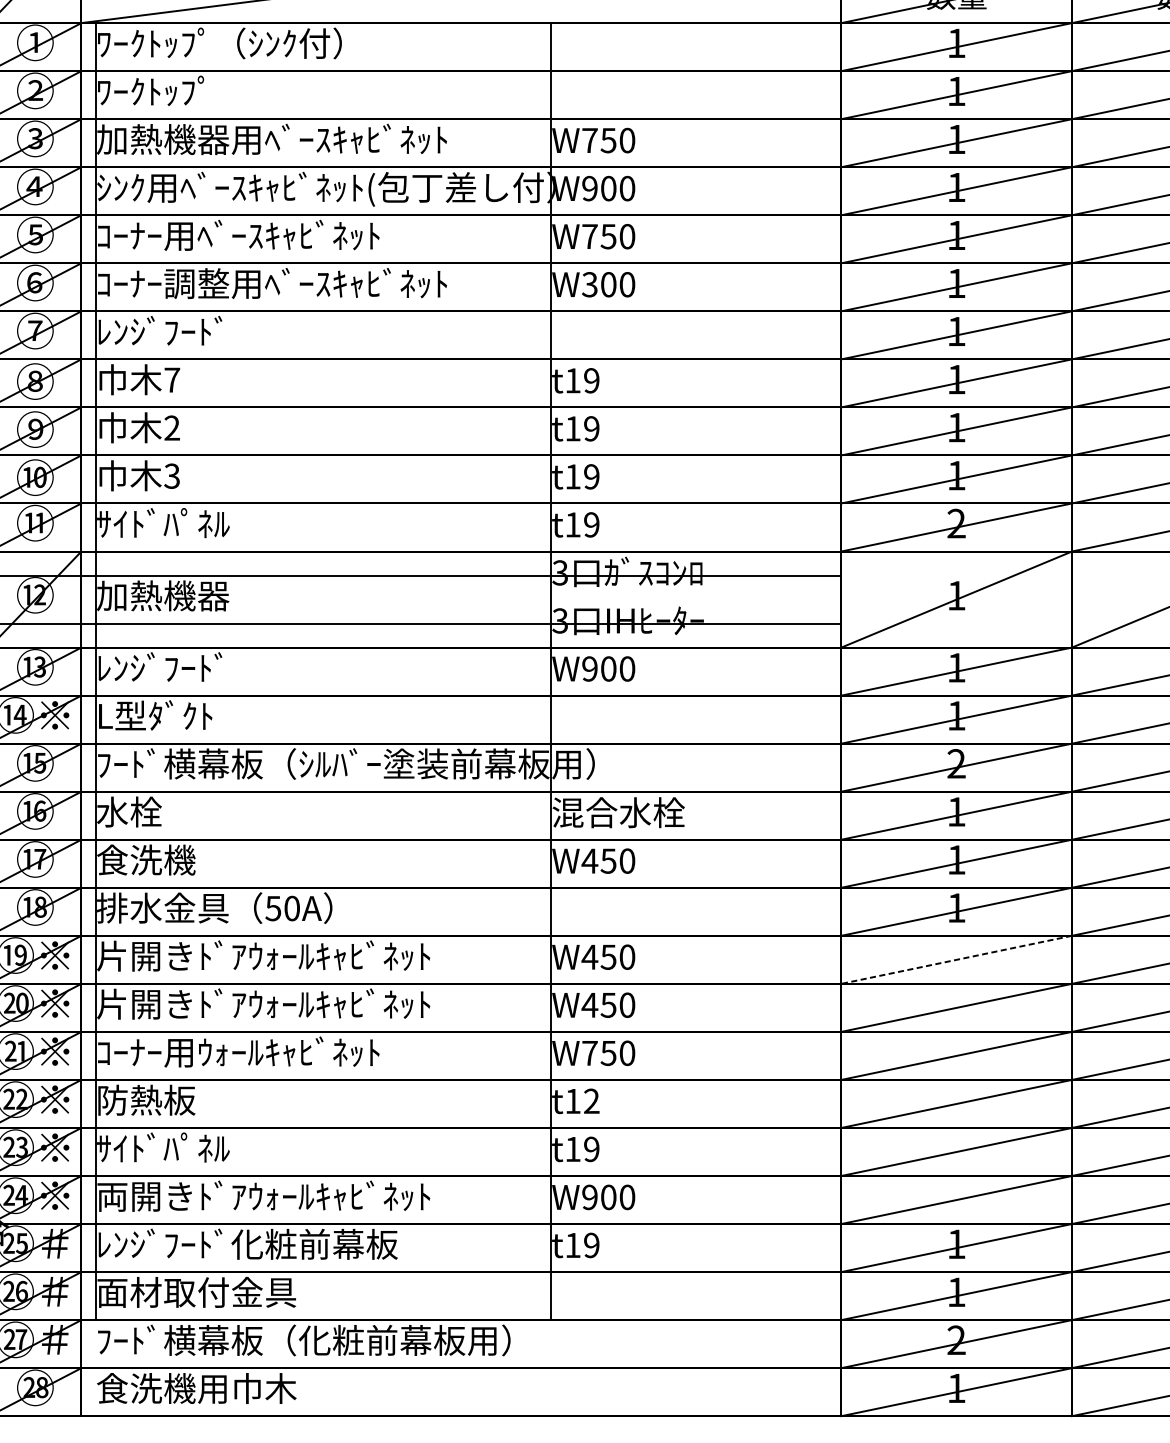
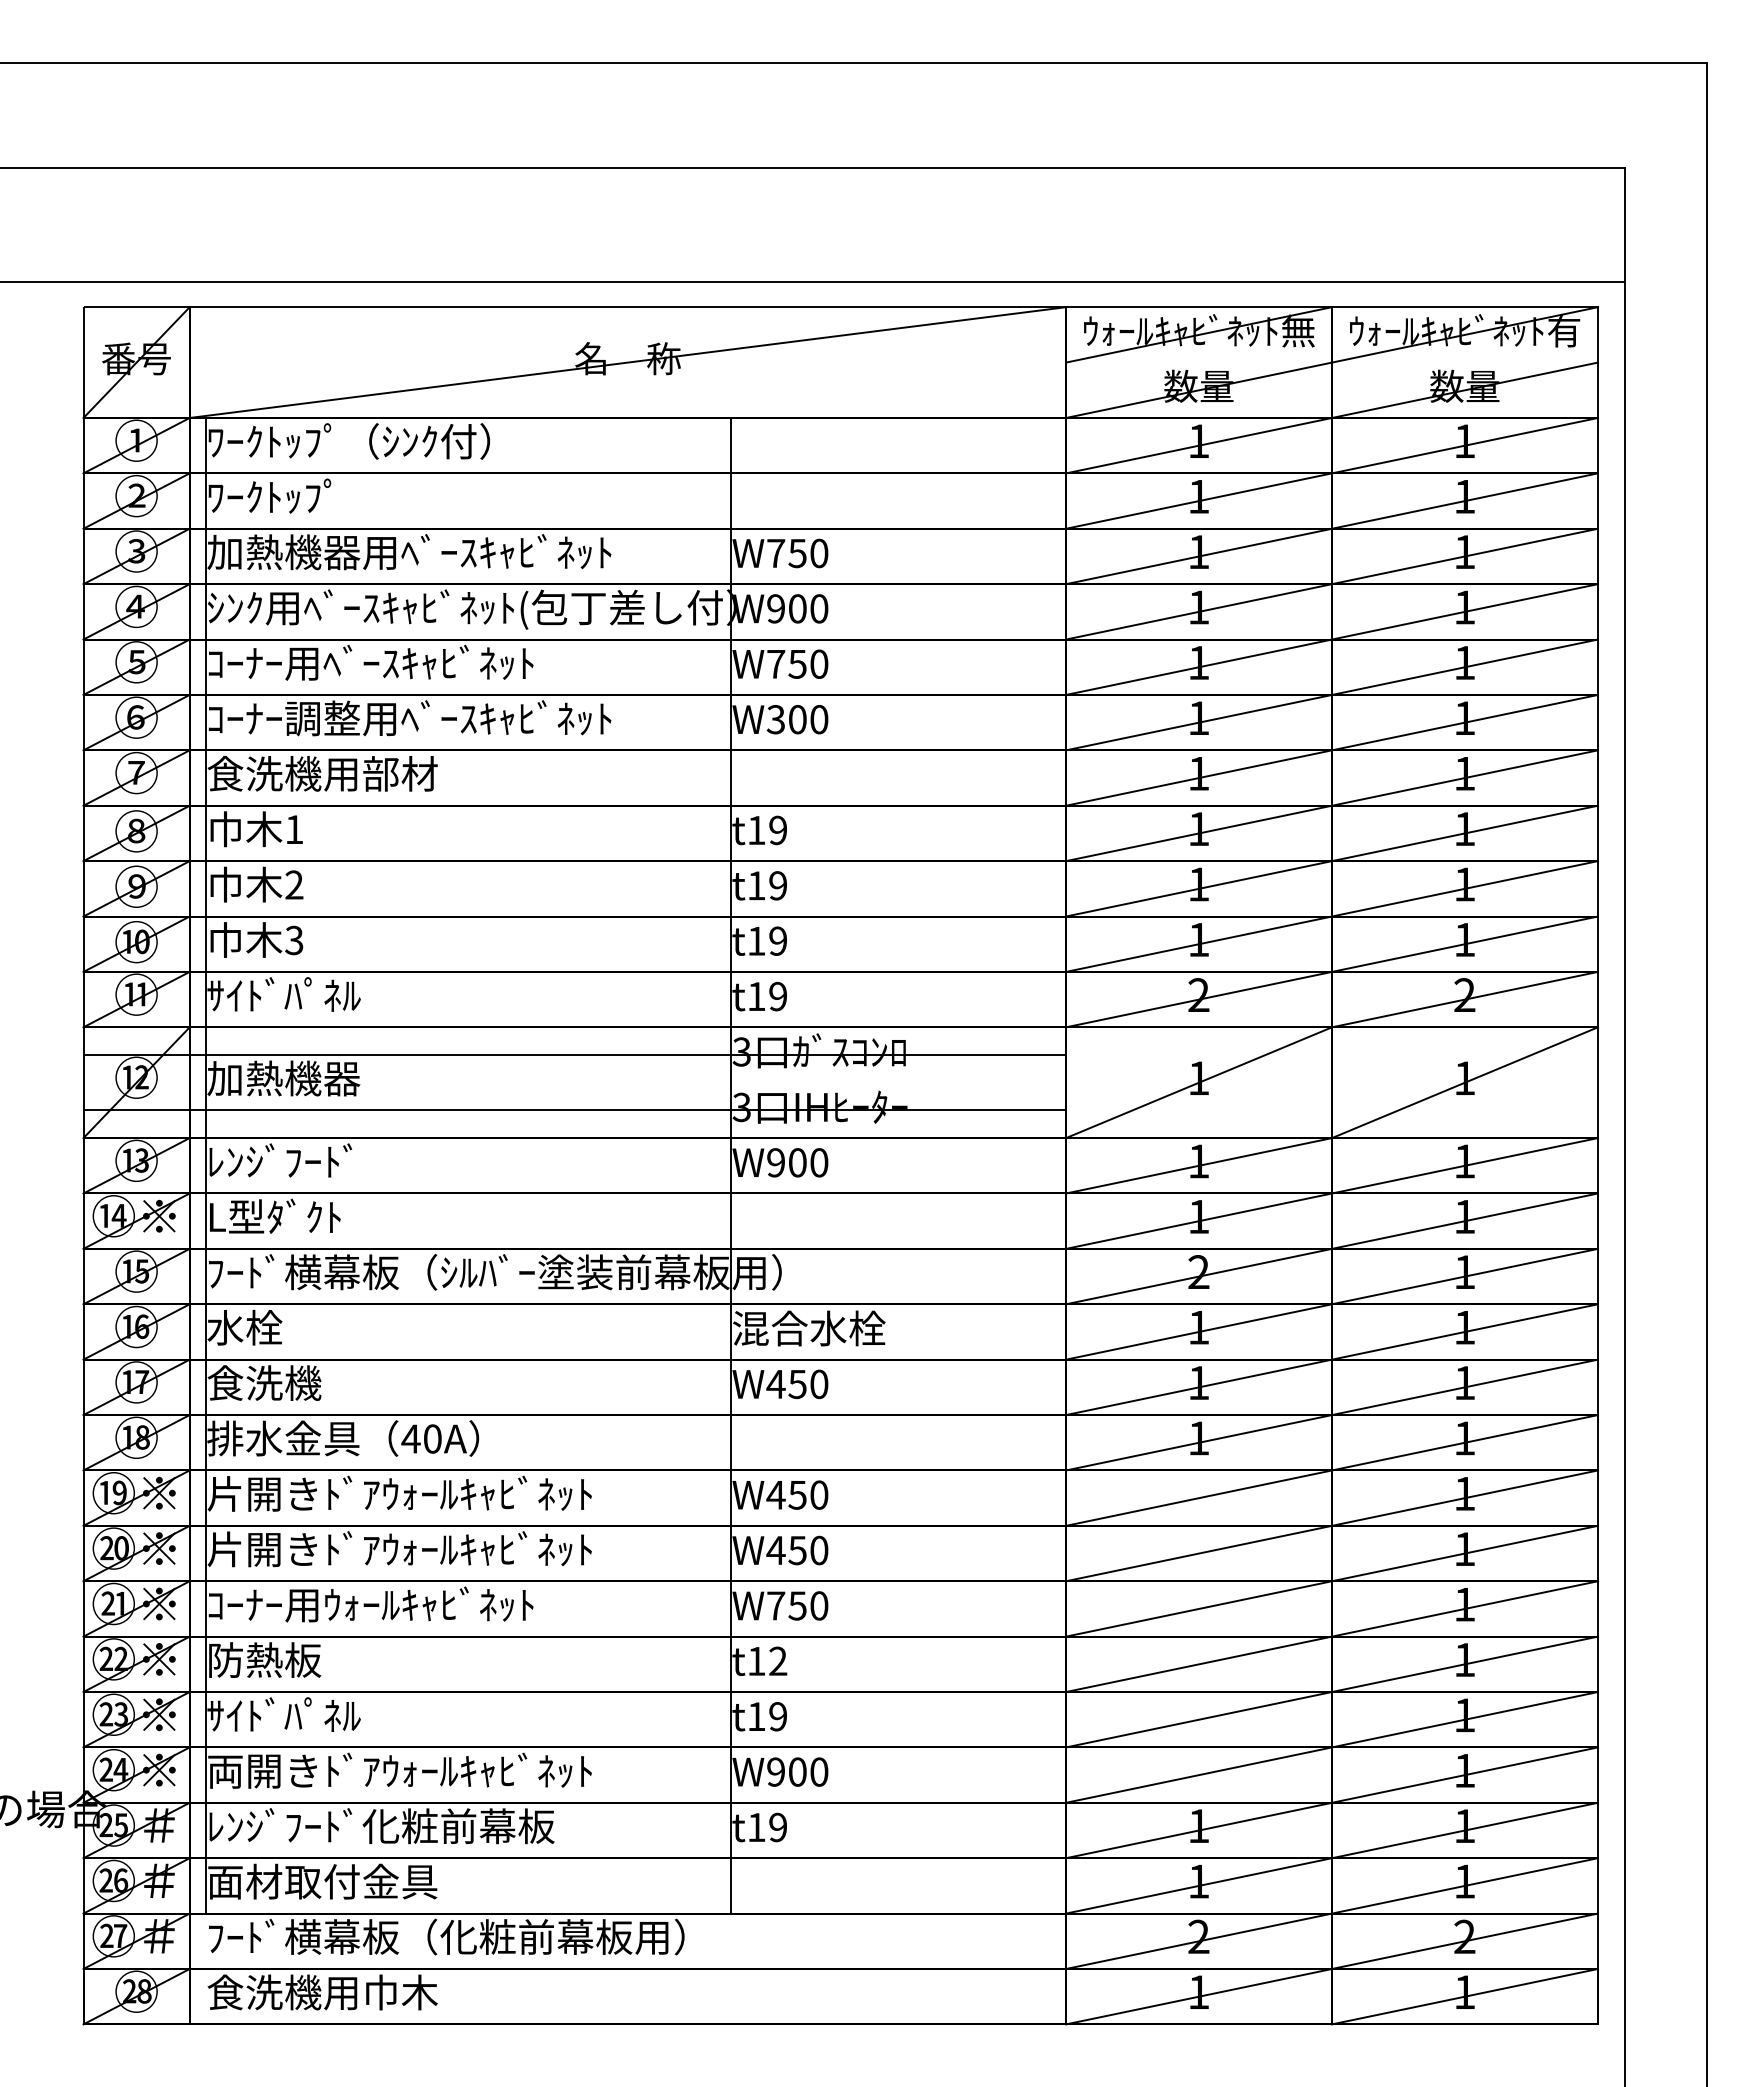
text: (196, 331) -> (322, 773), ﾚﾝｼﾞﾌｰﾄﾞ -> 食洗機用部材
text: (172, 379) -> (294, 829), 7 -> 1
text: (272, 908) -> (410, 1438), 50A -> 40A
line: (957, 960) -> (1199, 1498), dashed -> solid

